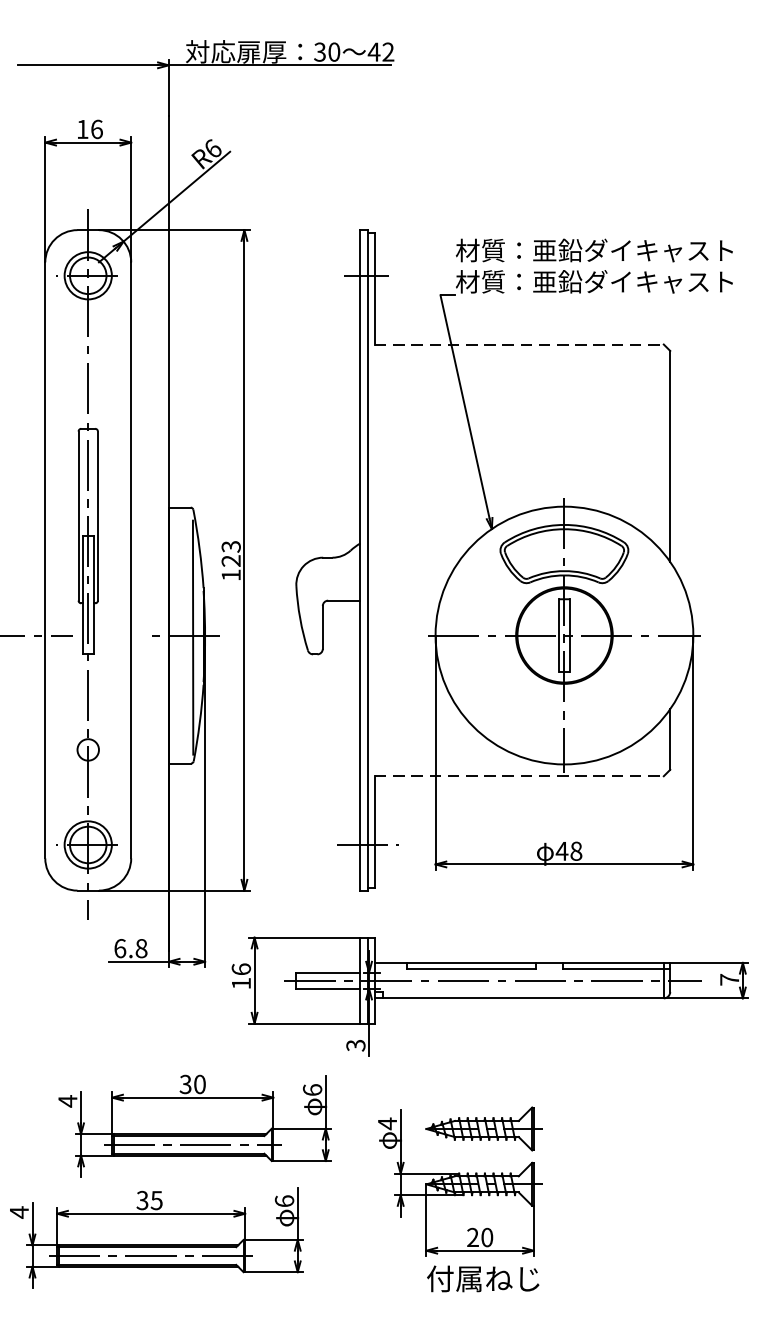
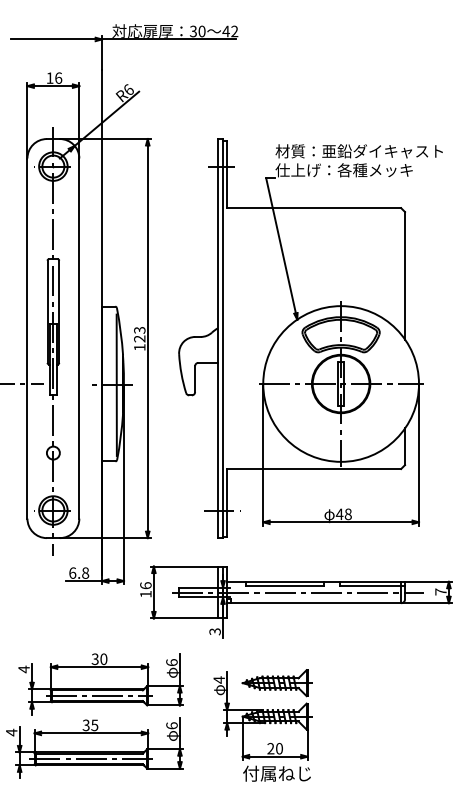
text: (593, 282) -> (358, 170), 材質：亜鉛ダイキャスト -> 仕上げ：各種メッキ
line: (520, 345) -> (314, 208), dashed -> solid
line: (520, 777) -> (314, 469), dashed -> solid
part: (194, 1126) -> (100, 684), moved
part: (459, 1199) -> (262, 725), moved

